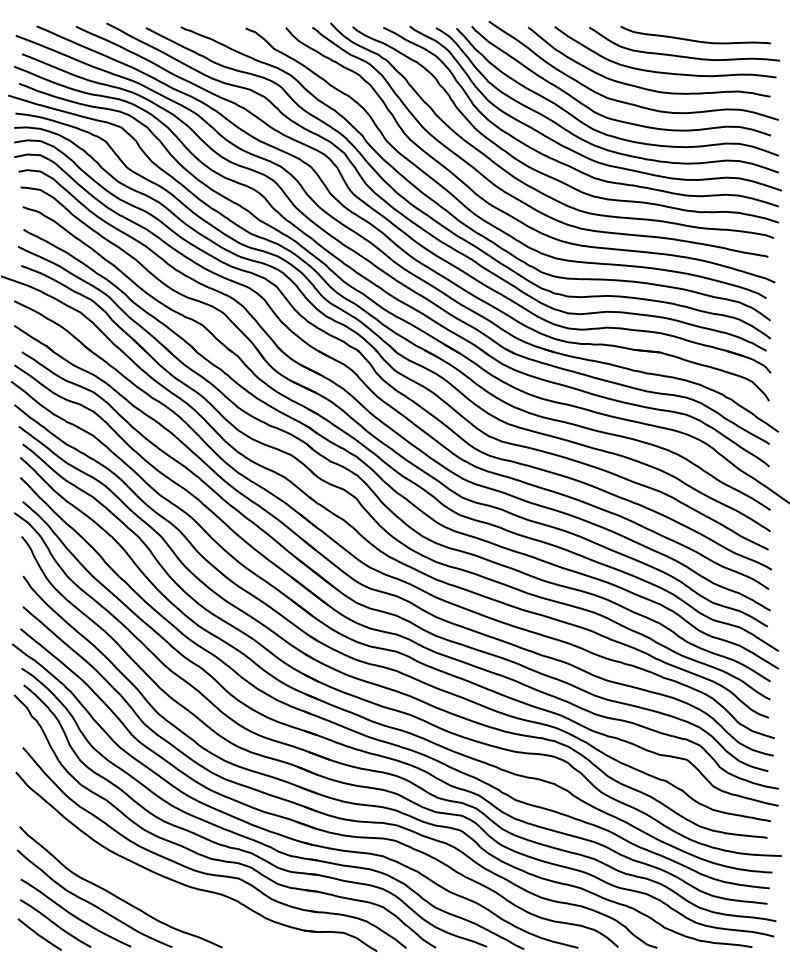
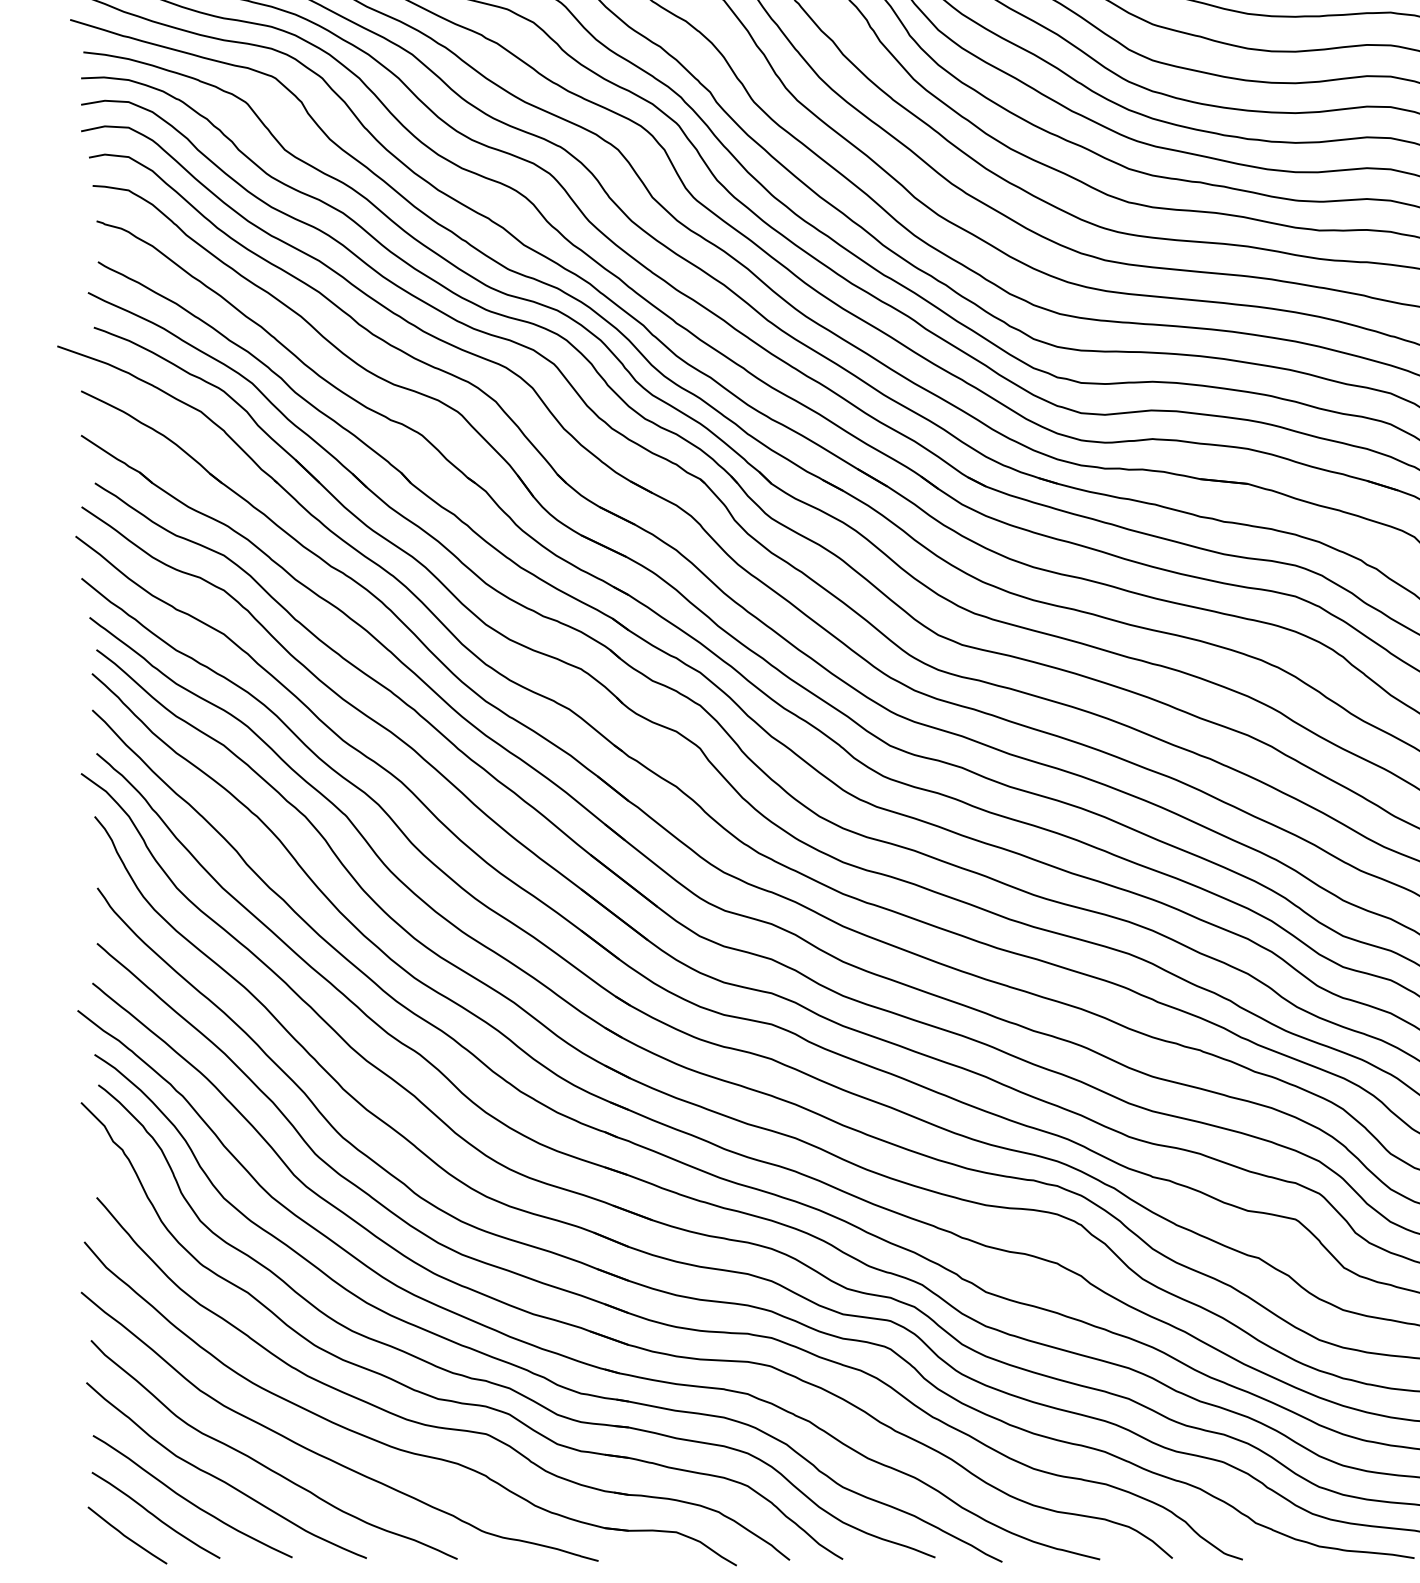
curve: (149, 890) -> (325, 1455), added

